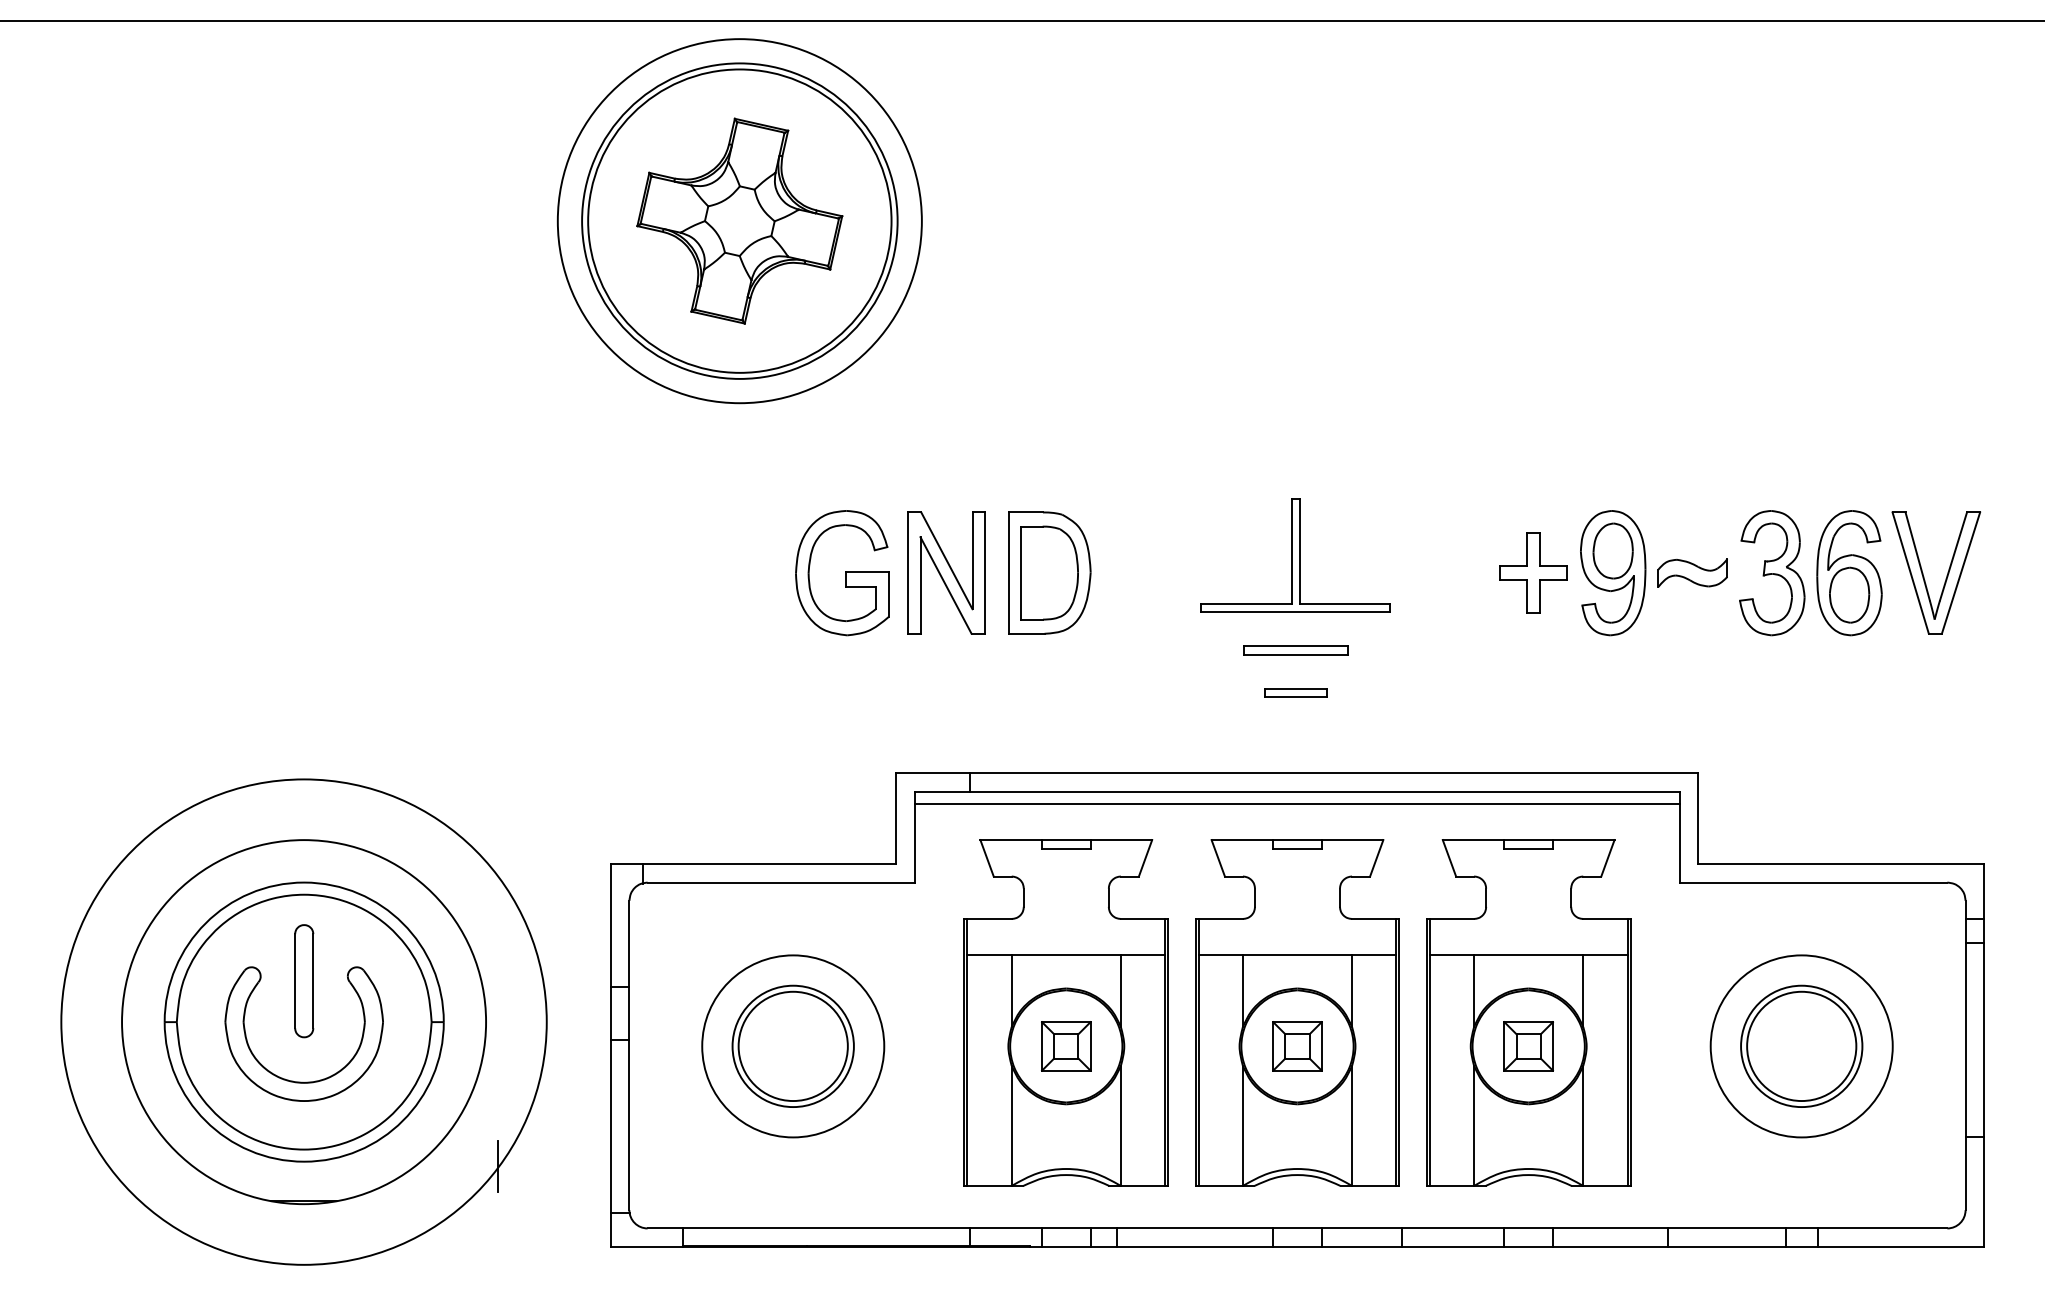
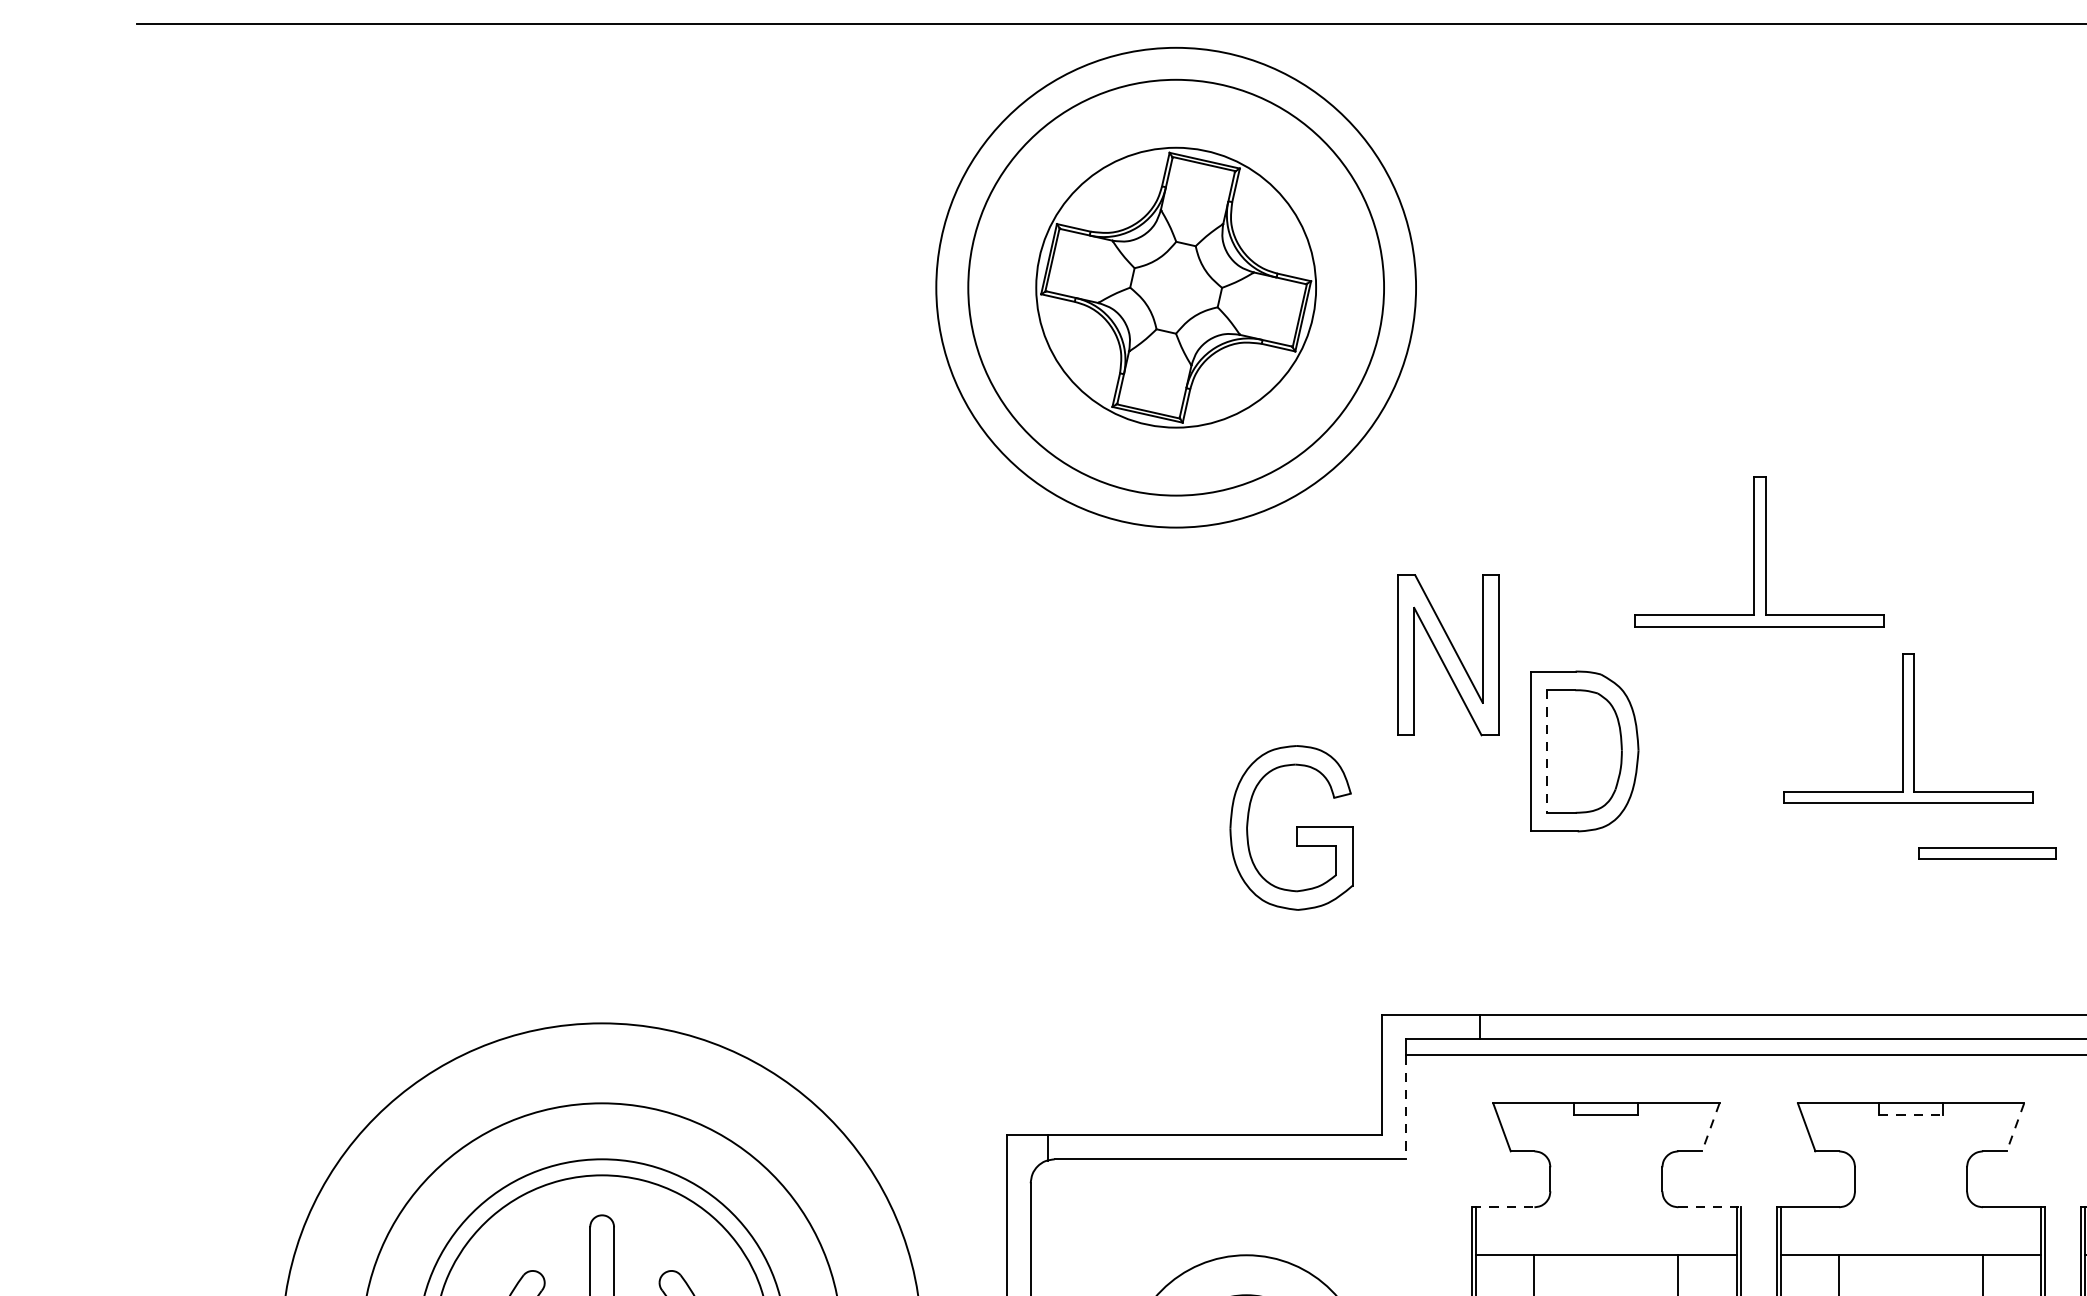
circle: (739, 220) -> (1175, 286), size x0.7
part: (1182, 421) -> (1759, 551), added
part: (946, 572) -> (1448, 654), moved
part: (842, 573) -> (1291, 828), moved
line: (1021, 573) -> (1547, 752), solid -> dashed
part: (1295, 650) -> (1987, 853), moved
part: (1295, 692) -> (1908, 908), removed
line: (914, 843) -> (1406, 1107), solid -> dashed
line: (1297, 849) -> (1911, 1115), solid -> dashed
line: (1145, 858) -> (1710, 1127), solid -> dashed
line: (1376, 858) -> (2015, 1127), solid -> dashed
line: (988, 918) -> (1503, 1206), solid -> dashed
line: (1144, 918) -> (1709, 1206), solid -> dashed

